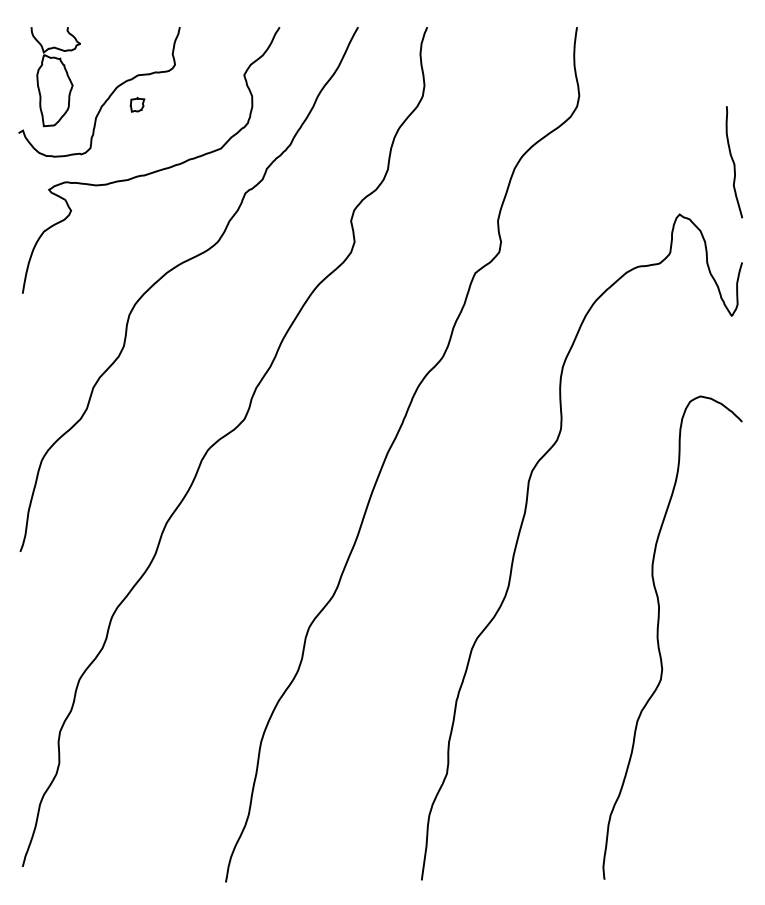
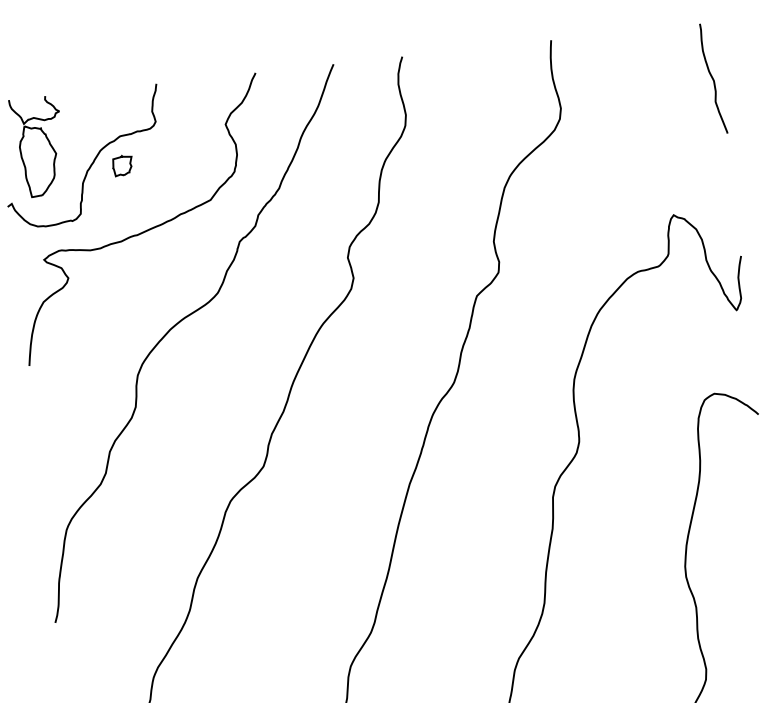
part: (137, 104) -> (122, 165), size x1.43
curve: (733, 162) -> (712, 79), moved

